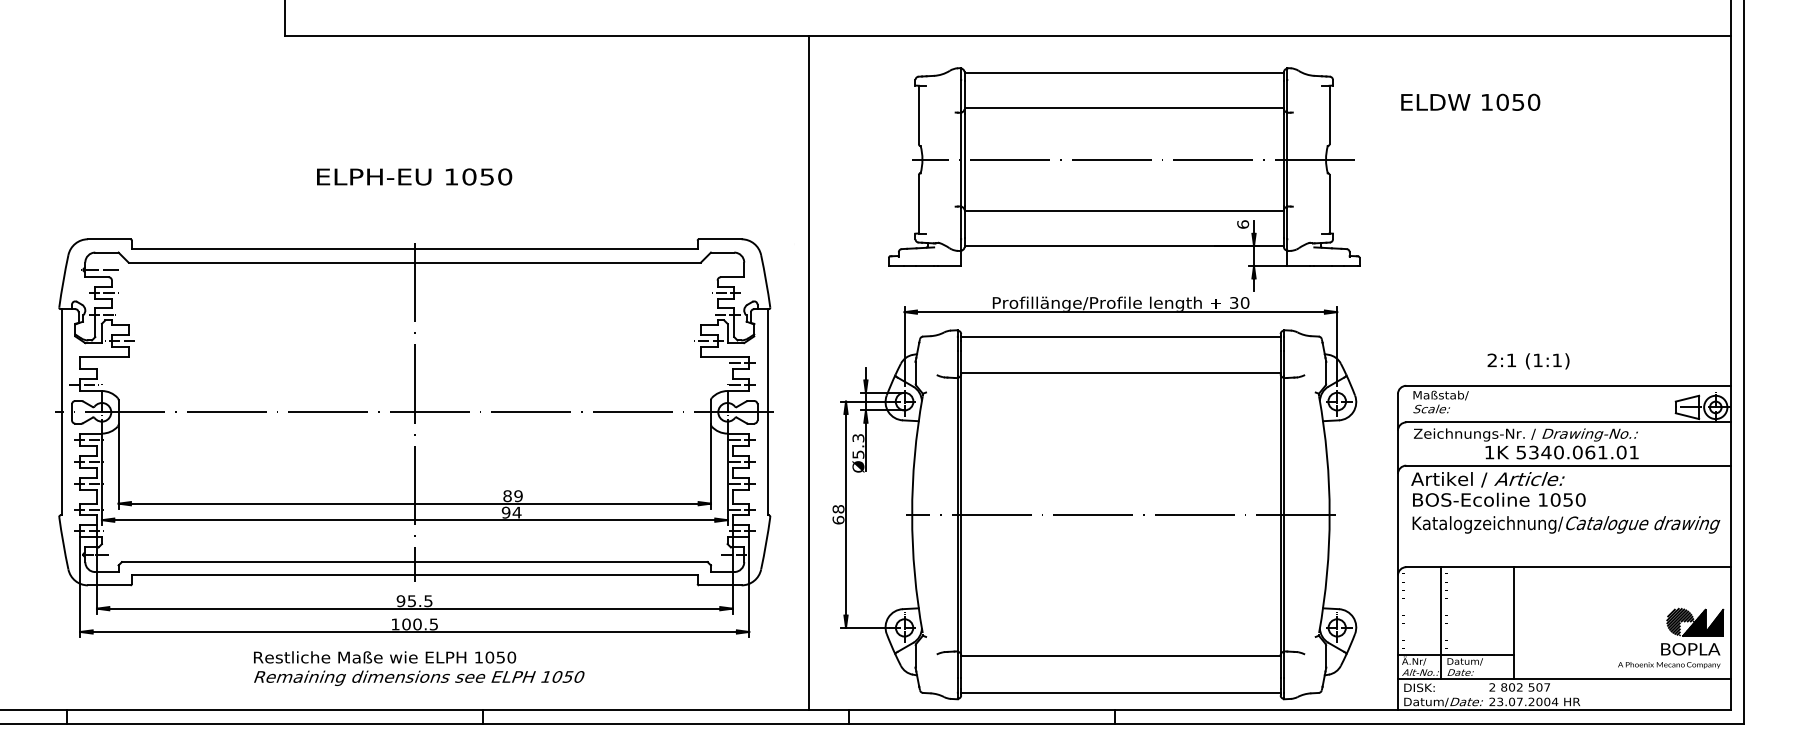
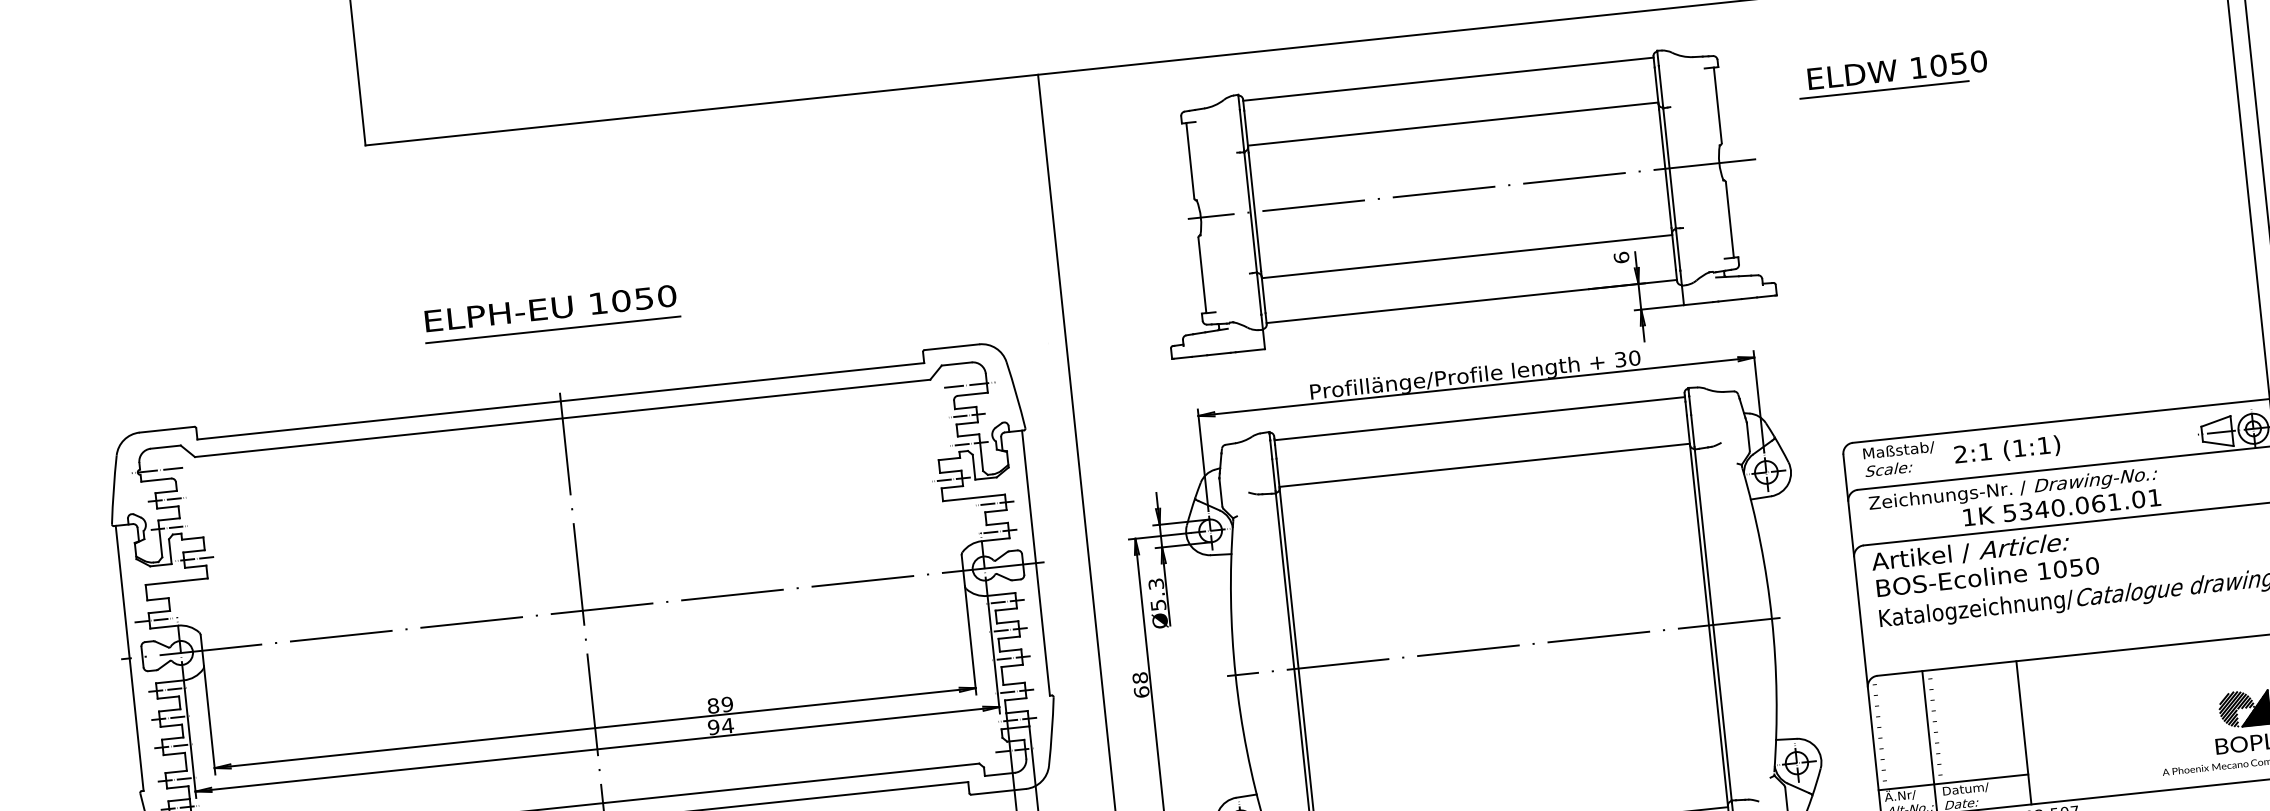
line: (1458, 116) -> (1883, 89), added
line: (414, 193) -> (552, 329), added
line: (730, 269) -> (969, 384), added
text: (1528, 361) -> (2007, 450), moved

